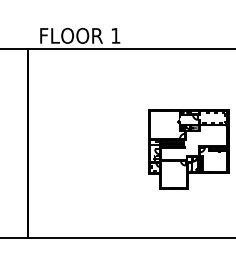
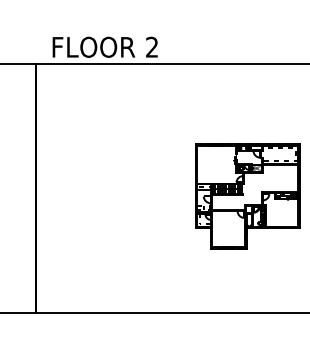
text: (115, 35) -> (151, 46), 1 -> 2

